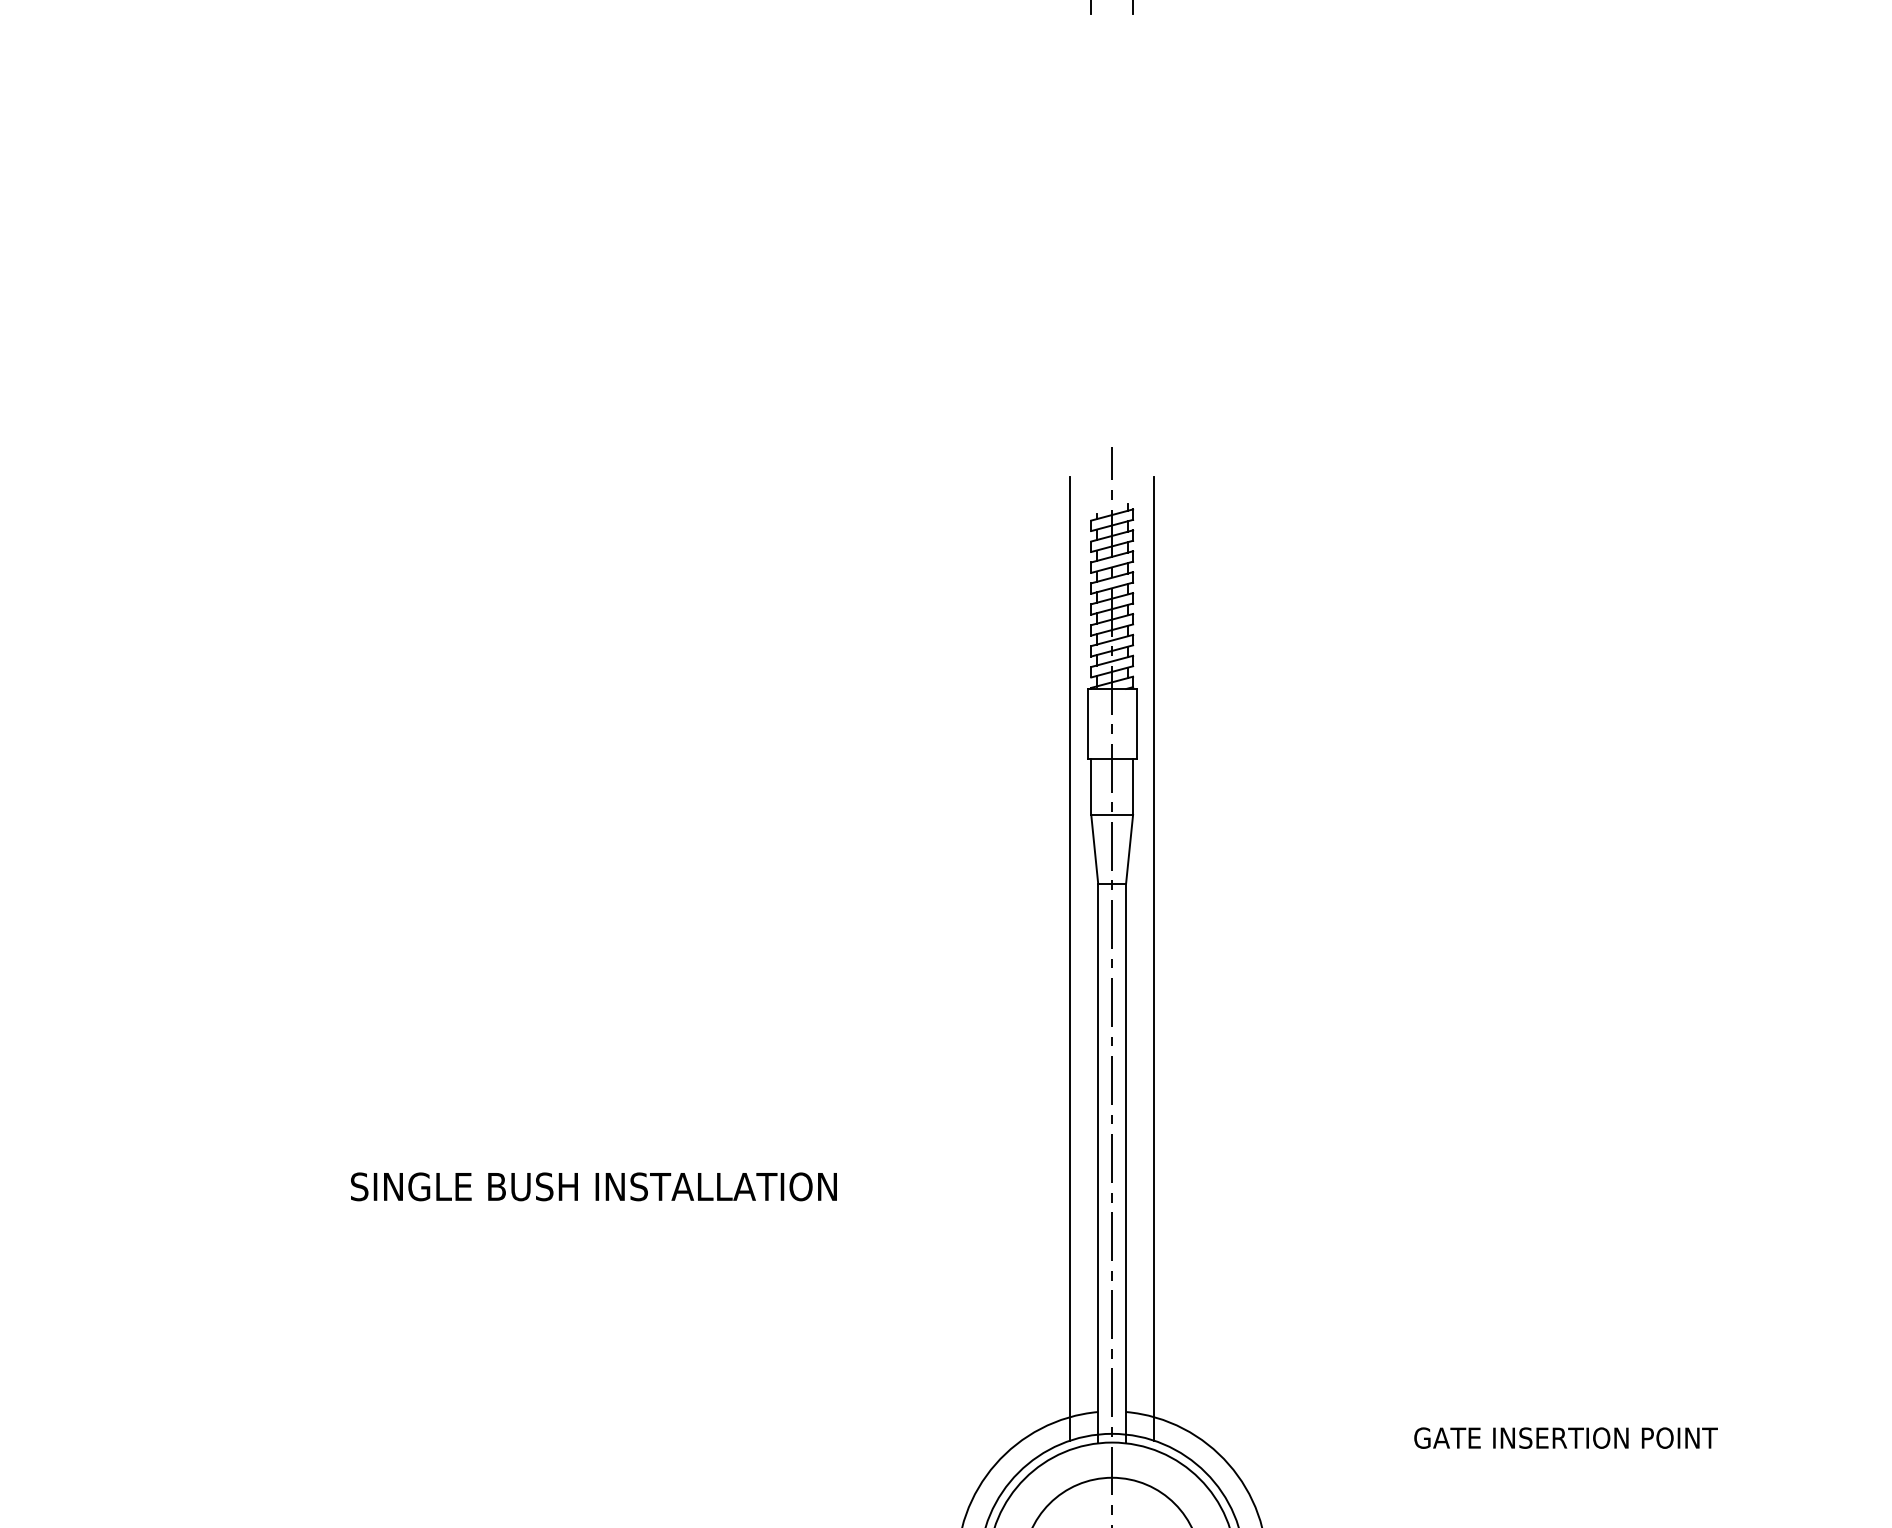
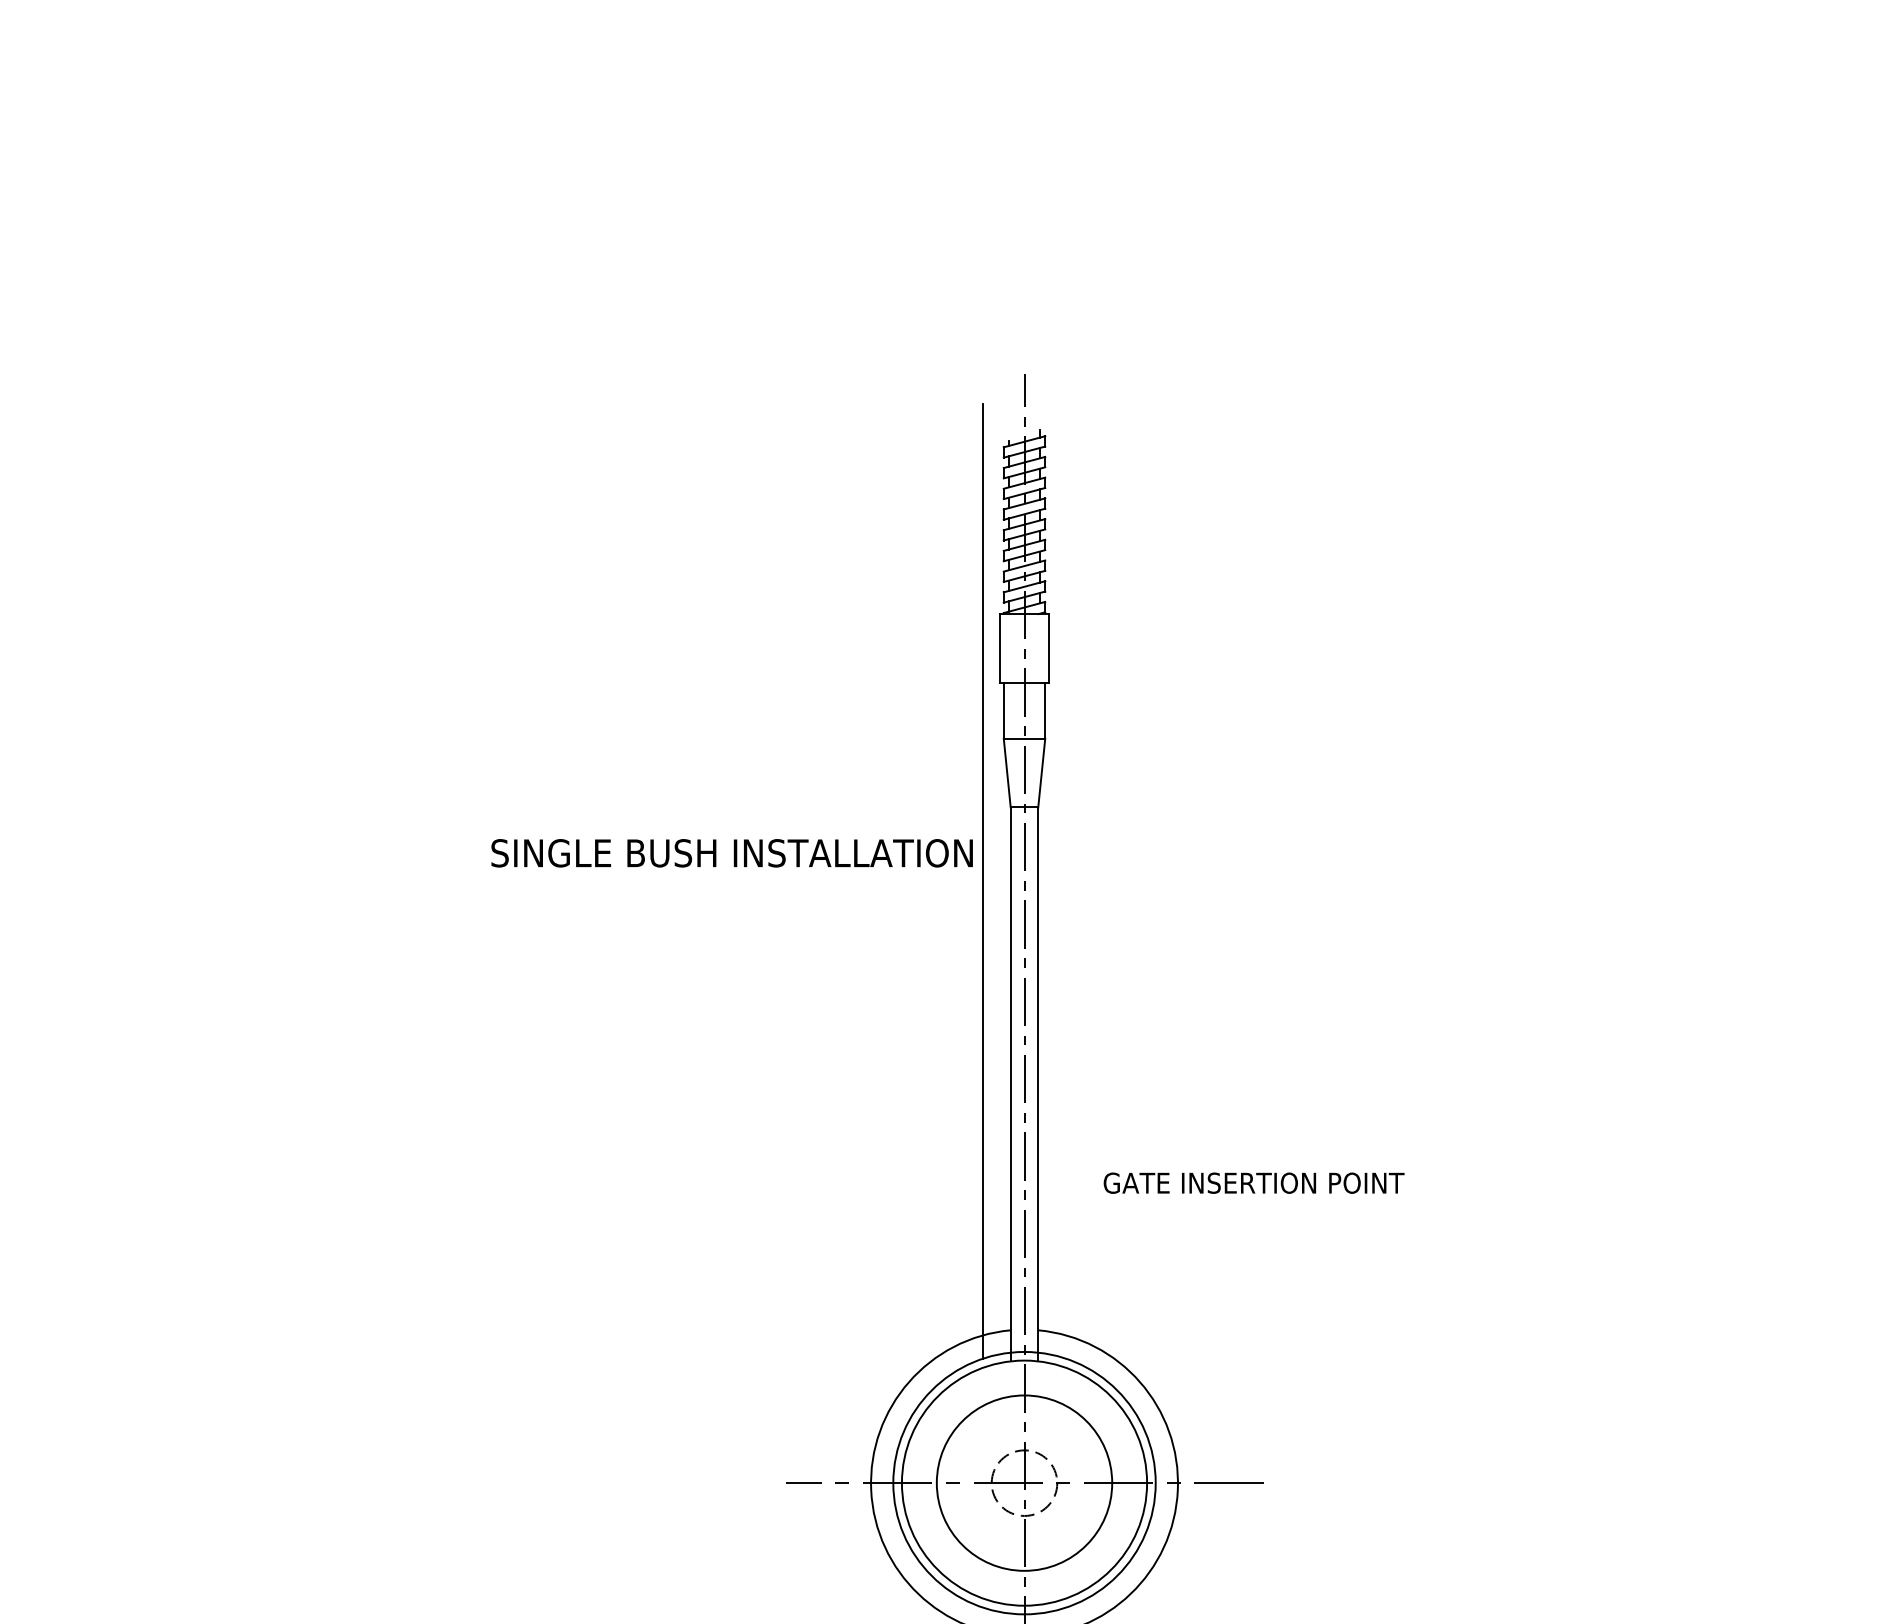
line: (1153, 958) -> (1065, 881), removed
text: (593, 1187) -> (731, 853), moved
text: (1565, 1437) -> (1253, 1182), moved

